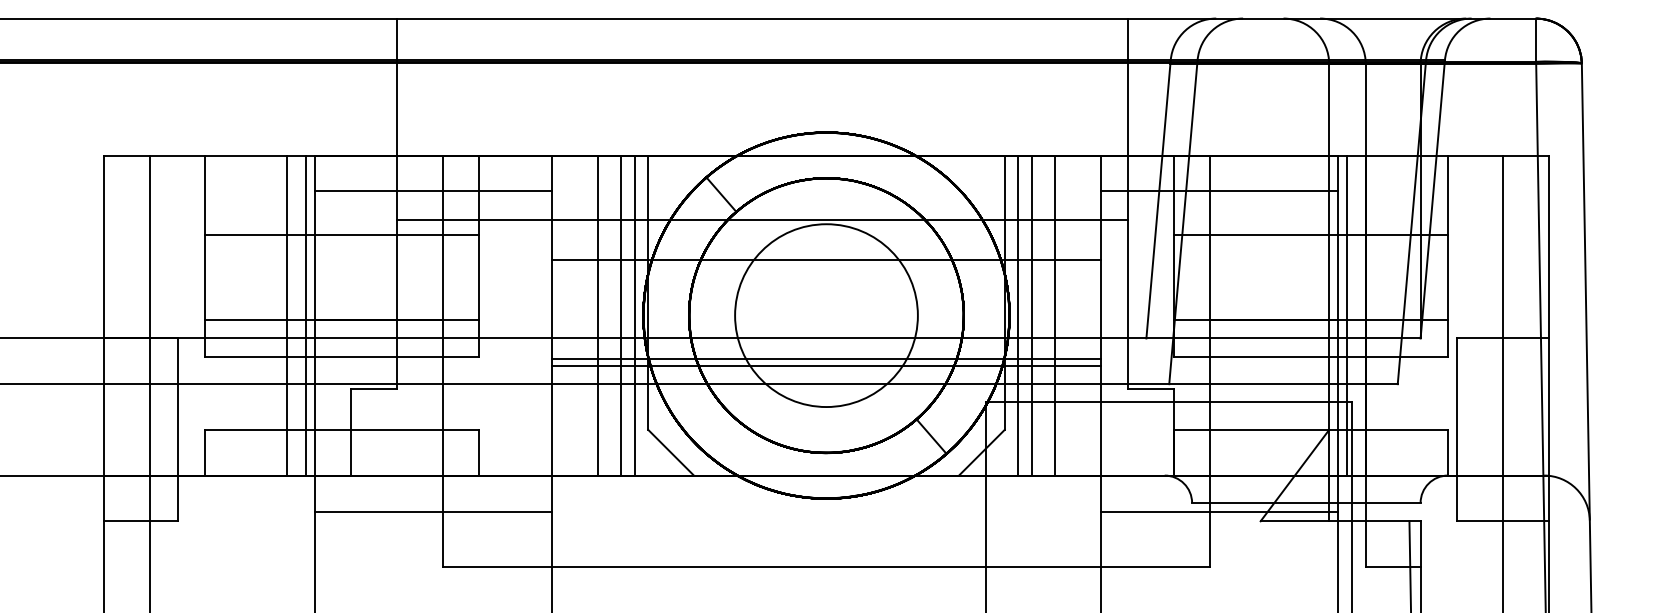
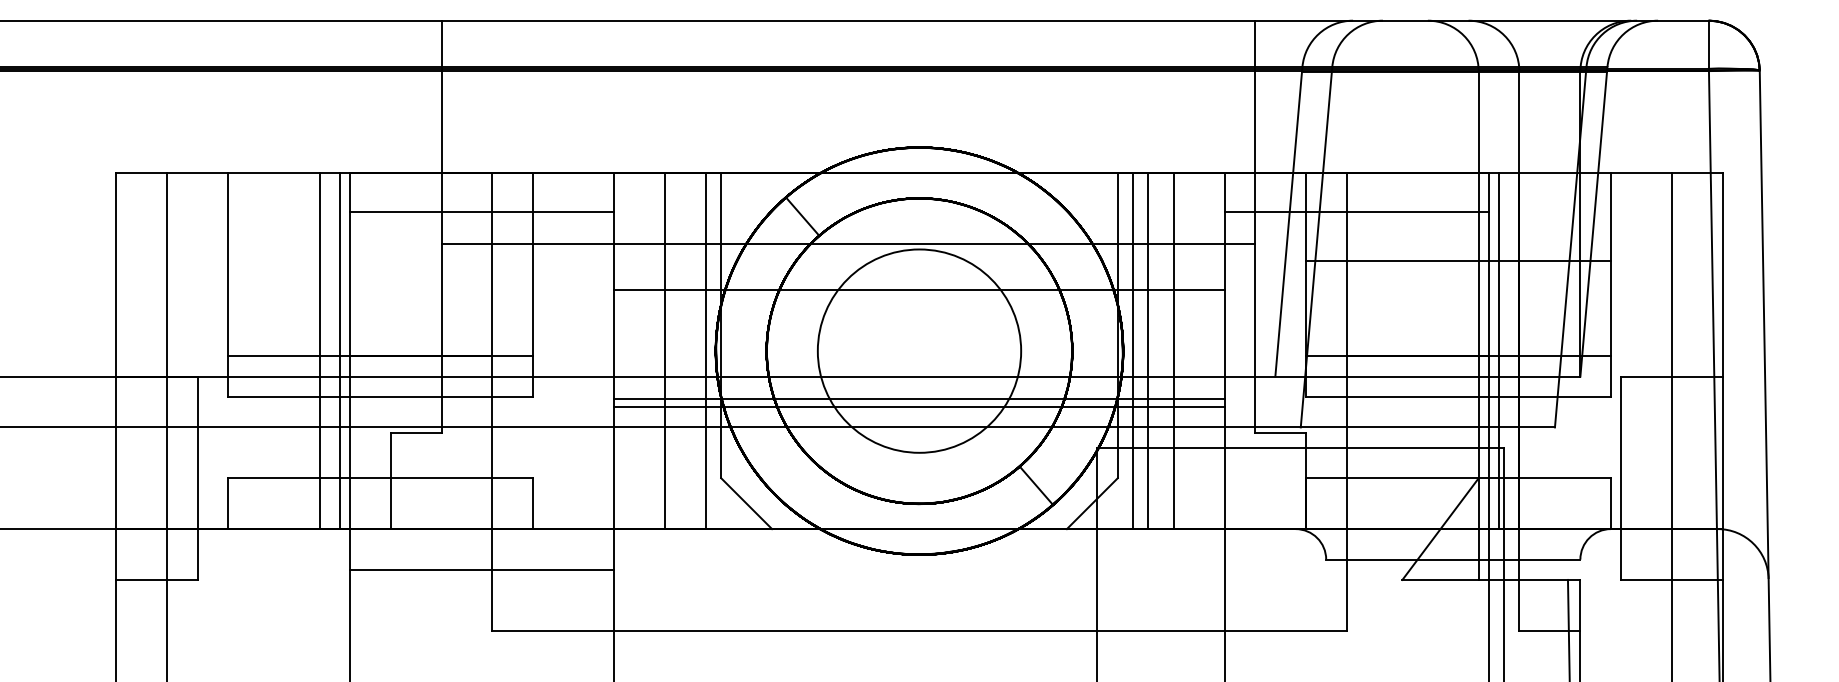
line: (341, 234) -> (379, 260), removed
line: (620, 315) -> (690, 351), removed
line: (1219, 512) -> (1356, 570), removed

